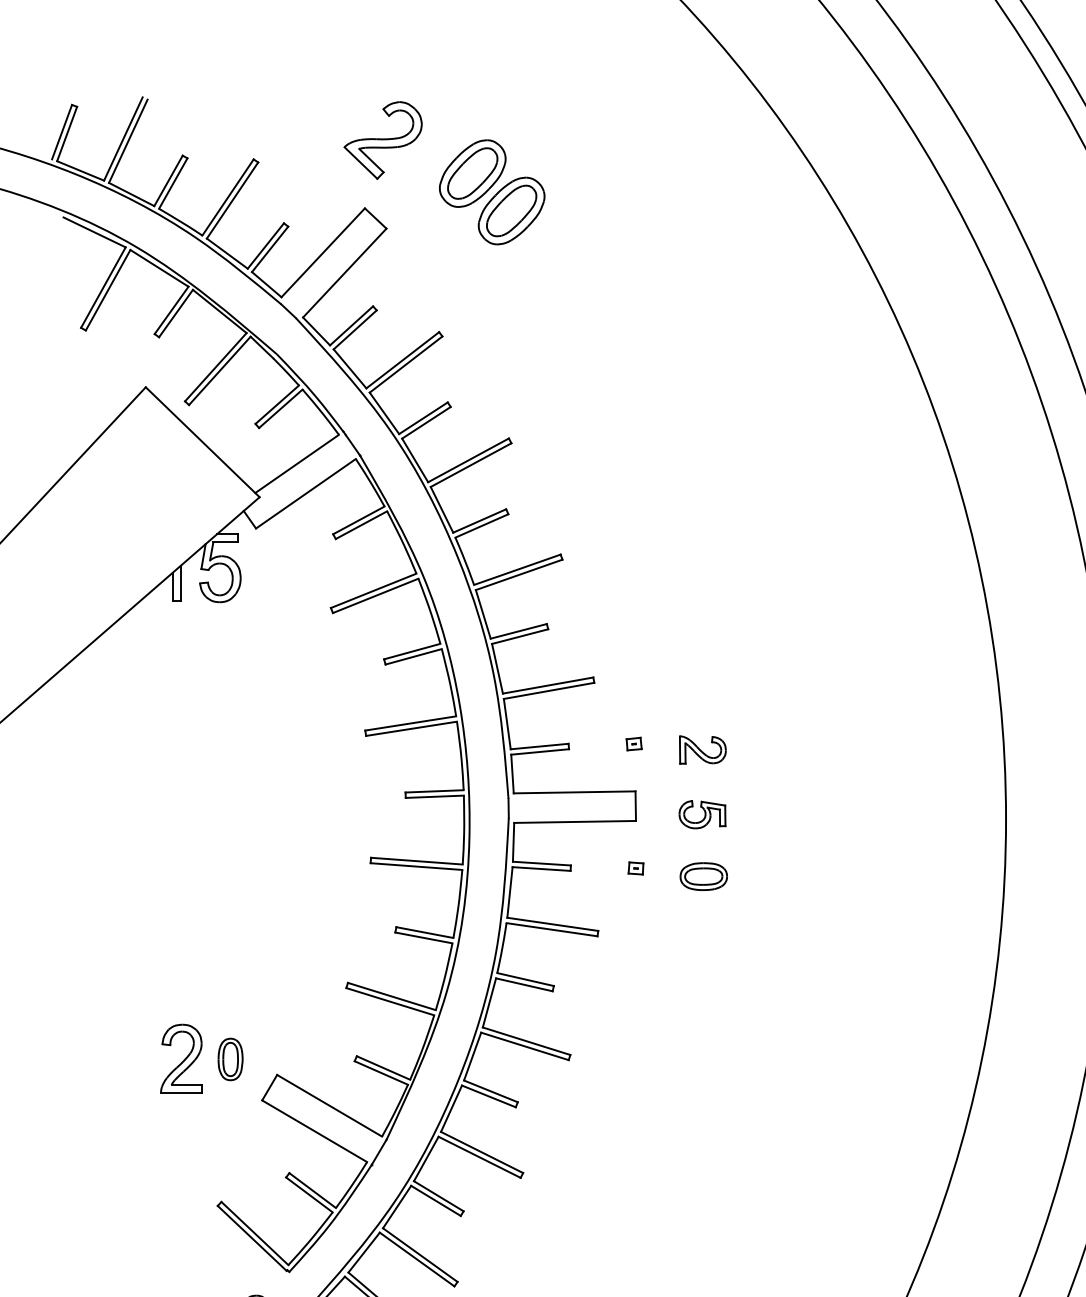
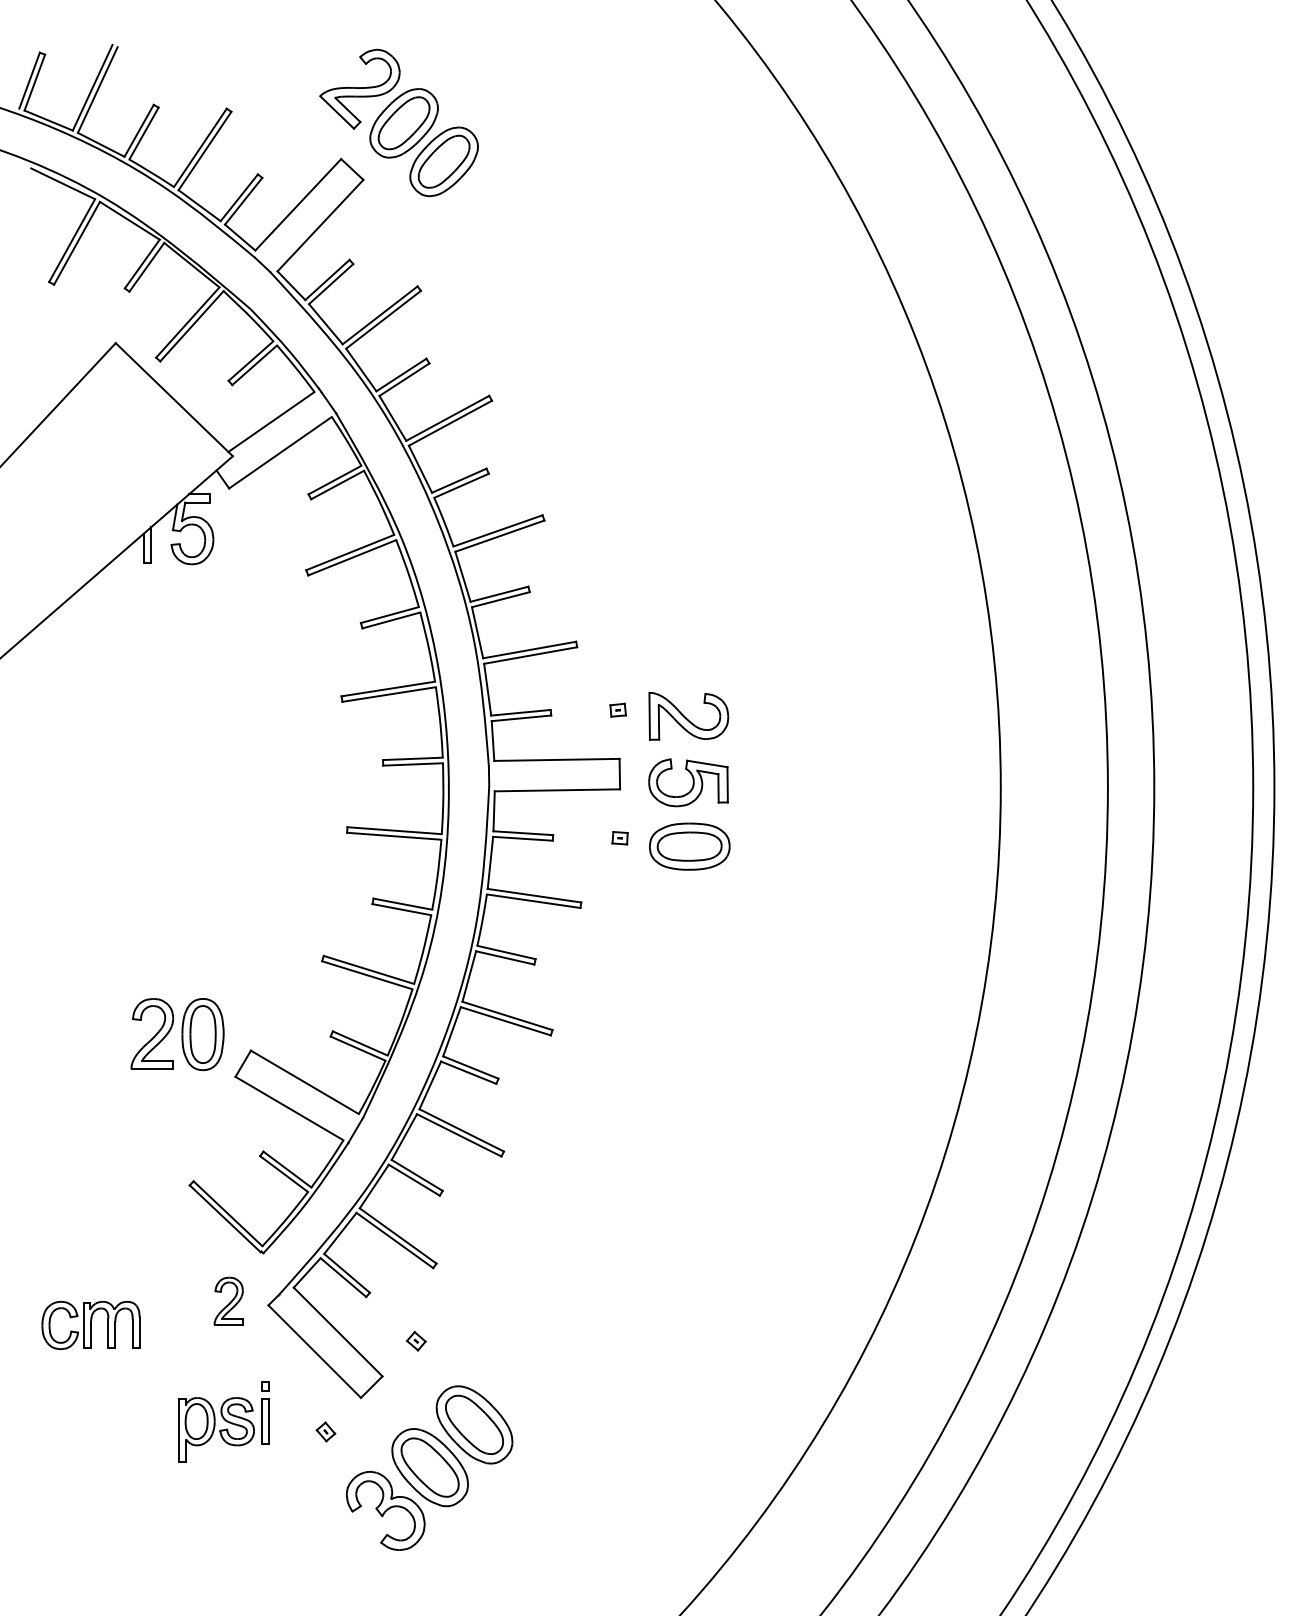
part: (491, 192) -> (423, 142), moved
part: (702, 750) -> (688, 716), size x1.67
part: (702, 814) -> (688, 782), size x1.67
part: (703, 876) -> (689, 846), size x1.67
part: (230, 1059) -> (202, 1034), size x1.67

